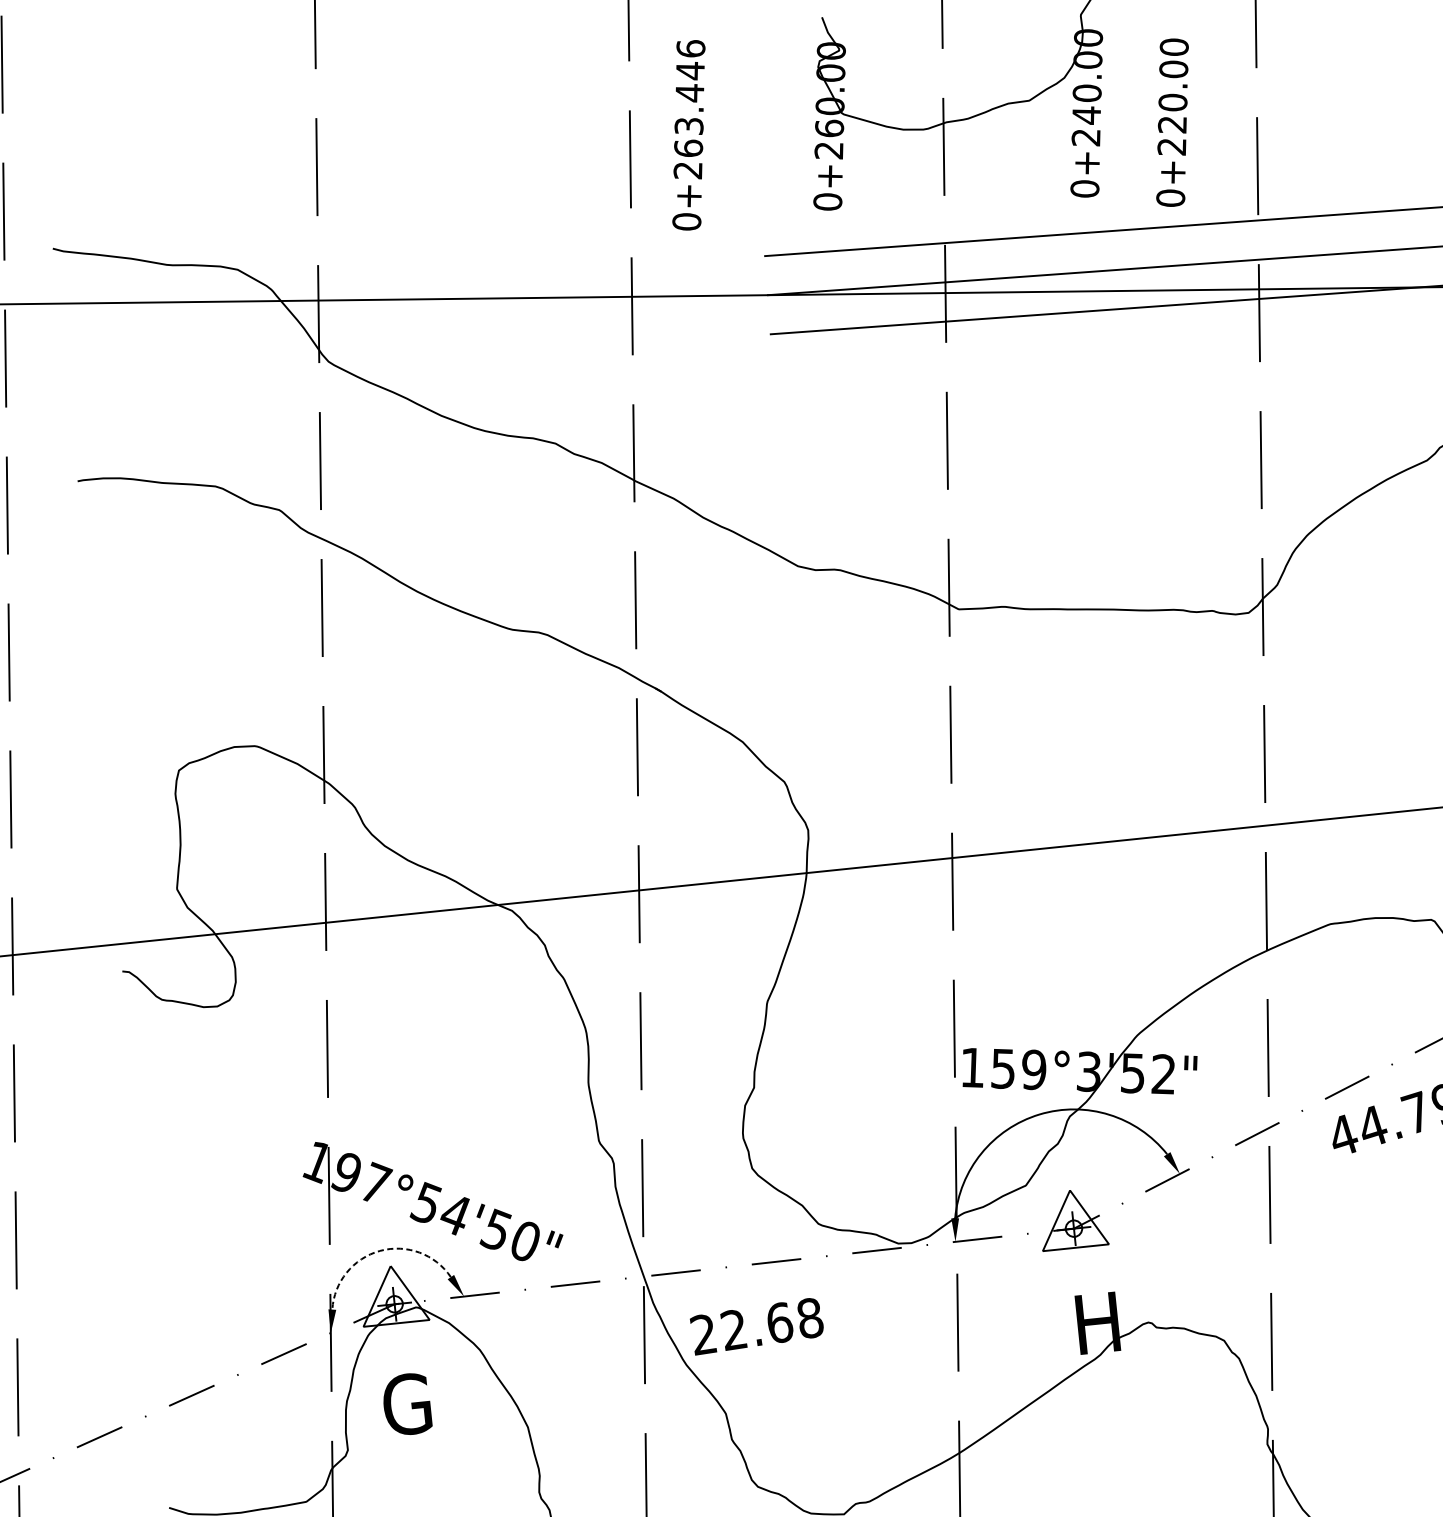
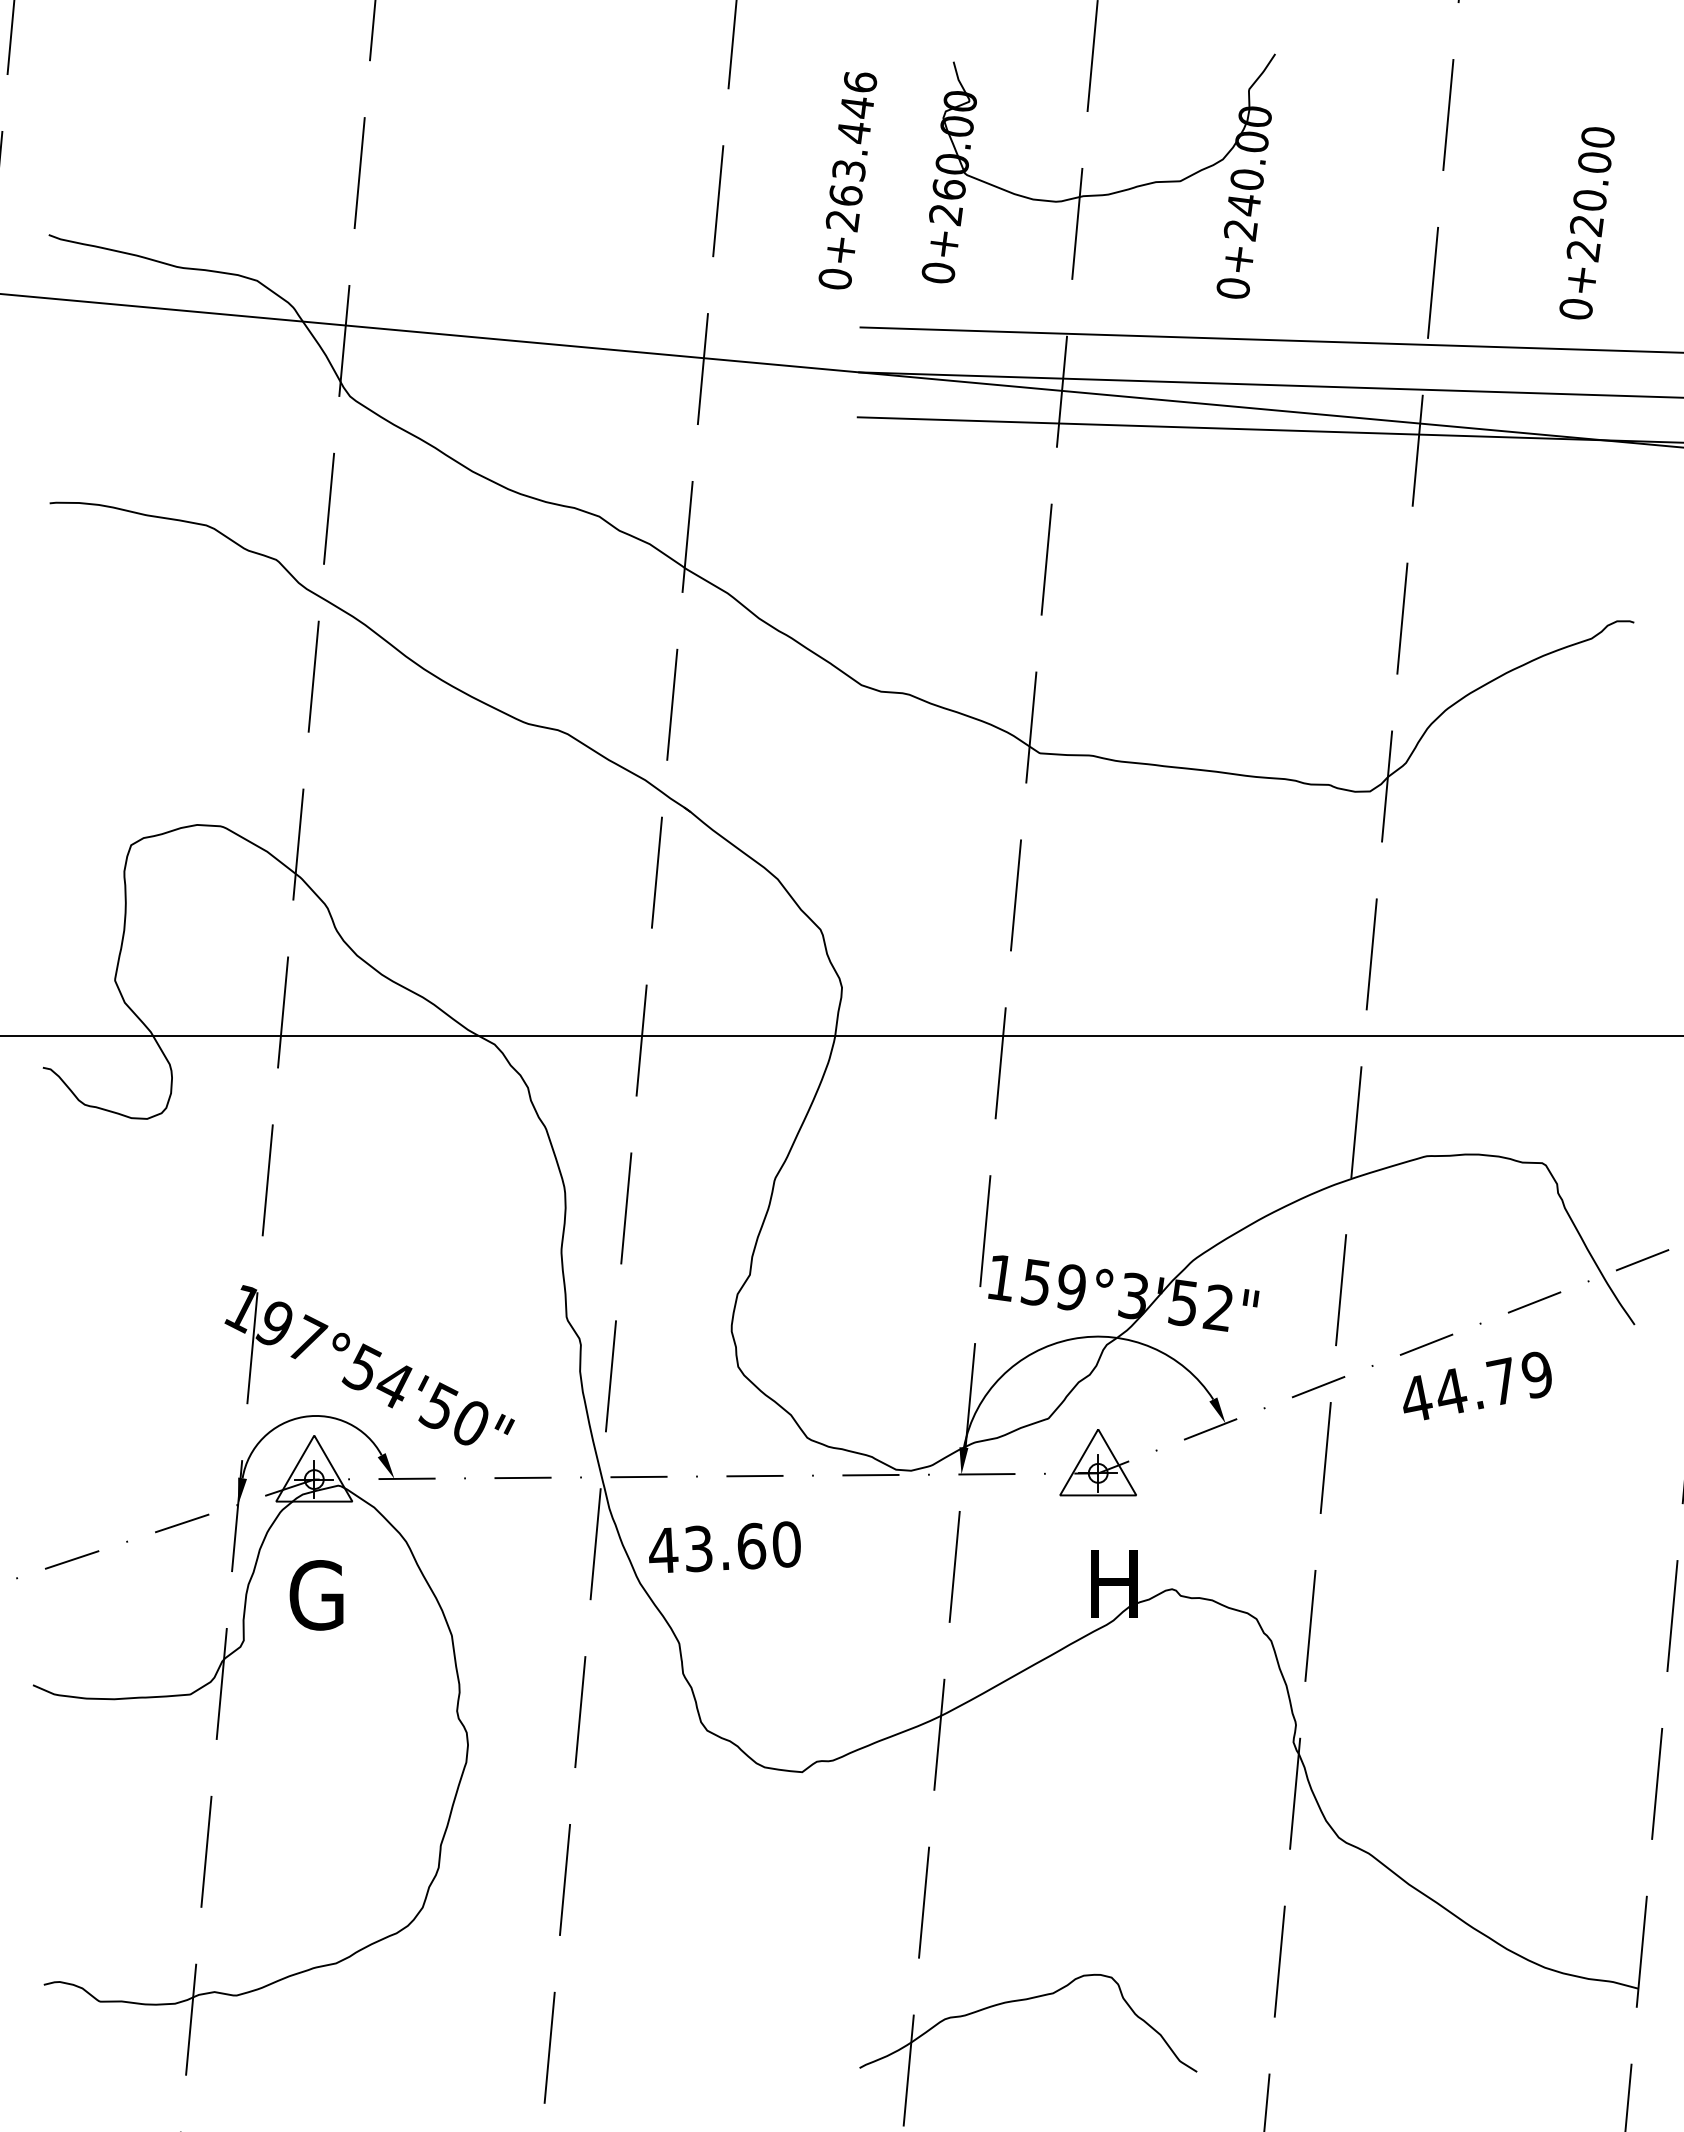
text: (1172, 122) -> (1586, 223), moved
text: (688, 135) -> (847, 180), moved
arc: (379, 1250) -> (303, 1416), dashed -> solid
text: (757, 1326) -> (725, 1547), 22.68 -> 43.60

